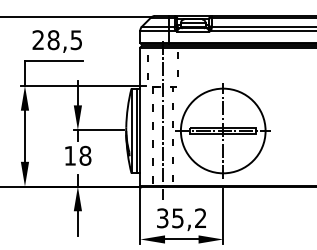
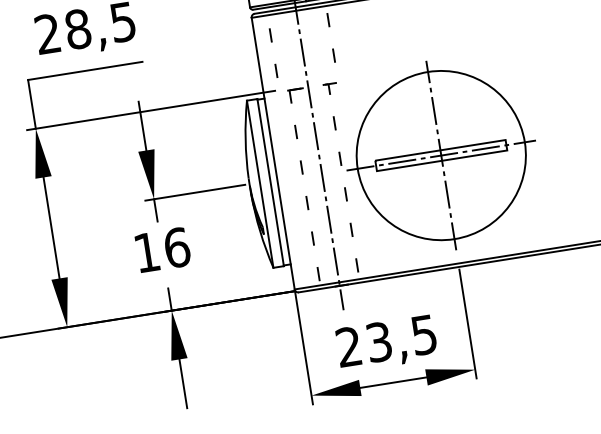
text: (85, 155) -> (177, 247), 18 -> 16
text: (181, 218) -> (386, 341), 35,2 -> 23,5

